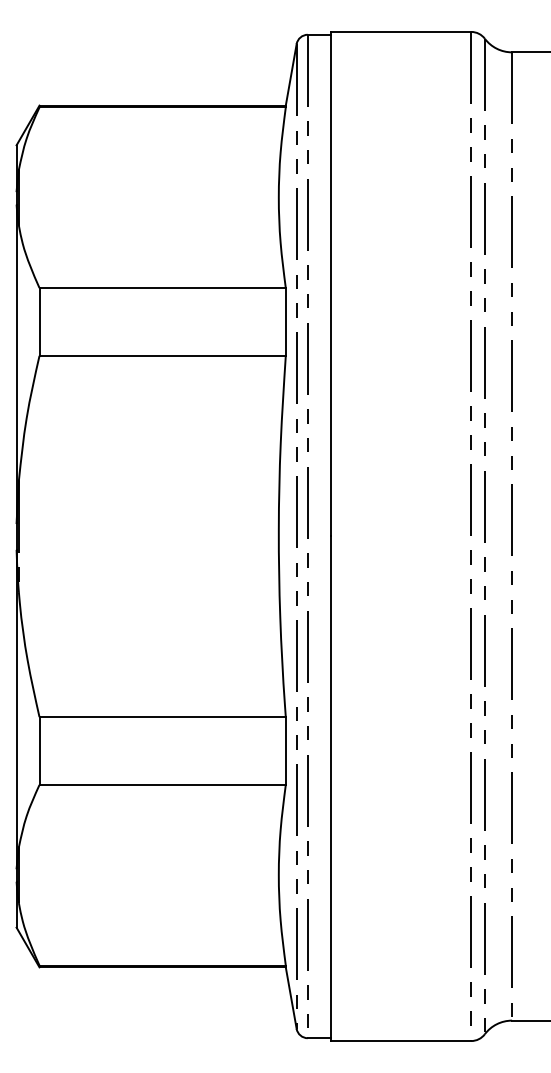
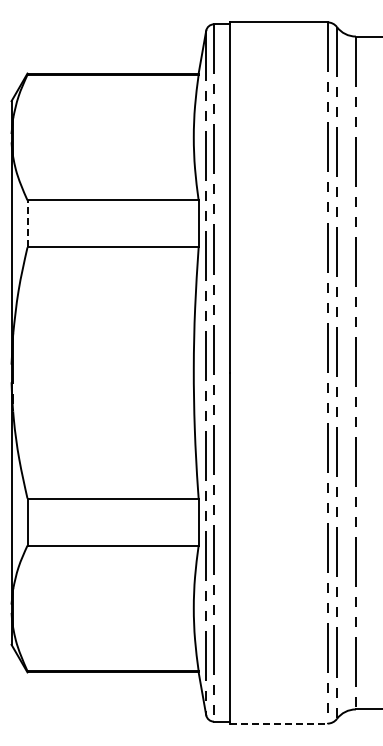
line: (39, 321) -> (27, 223), solid -> dashed
line: (400, 1040) -> (278, 723), solid -> dashed

